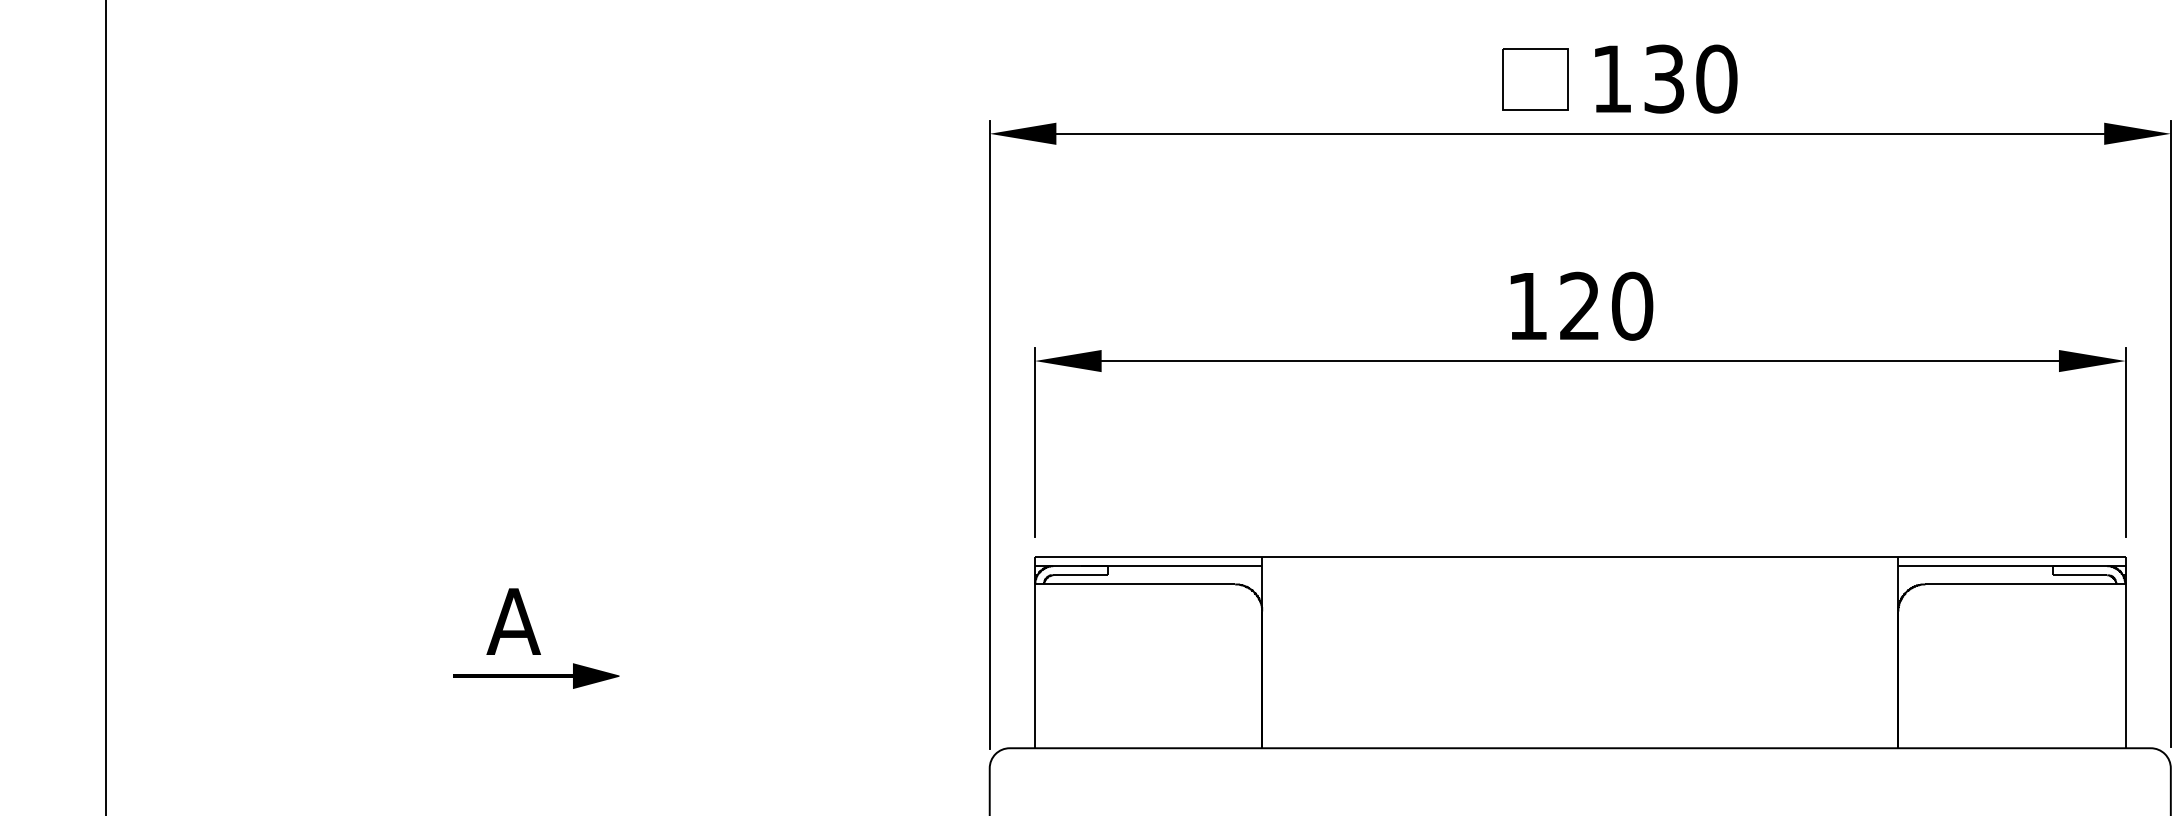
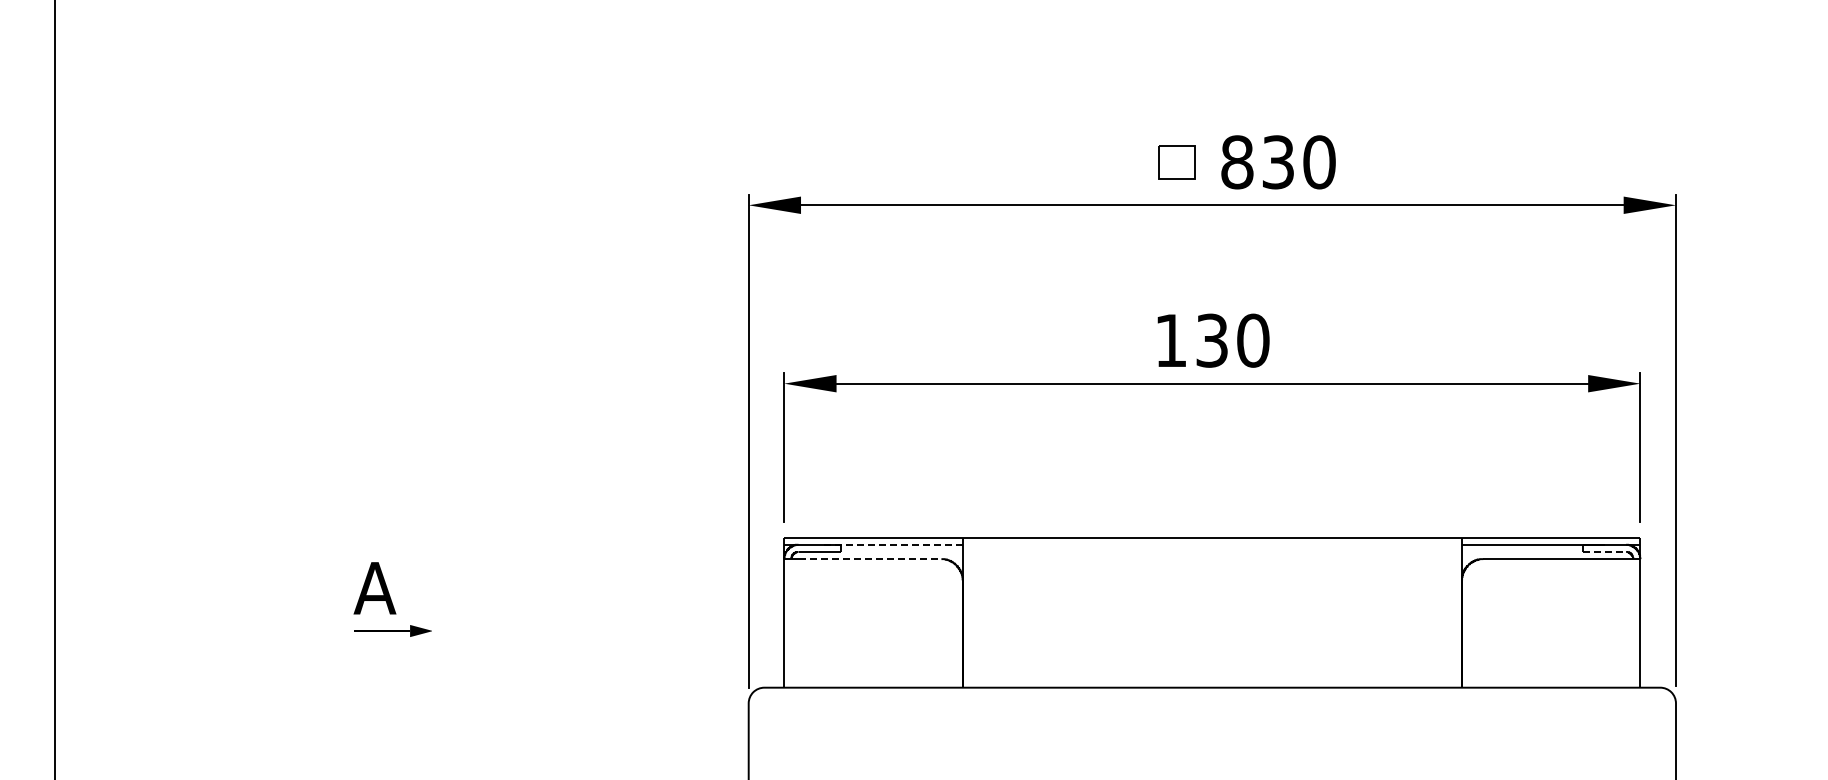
part: (1535, 79) -> (1177, 162), size x0.7
text: (1612, 79) -> (1237, 162), 130 -> 830
text: (1579, 306) -> (1211, 340), 120 -> 130
line: (1170, 565) -> (890, 544), solid -> dashed
line: (2081, 574) -> (1605, 551), solid -> dashed
line: (1144, 584) -> (870, 559), solid -> dashed
part: (536, 675) -> (392, 630), size x0.6

